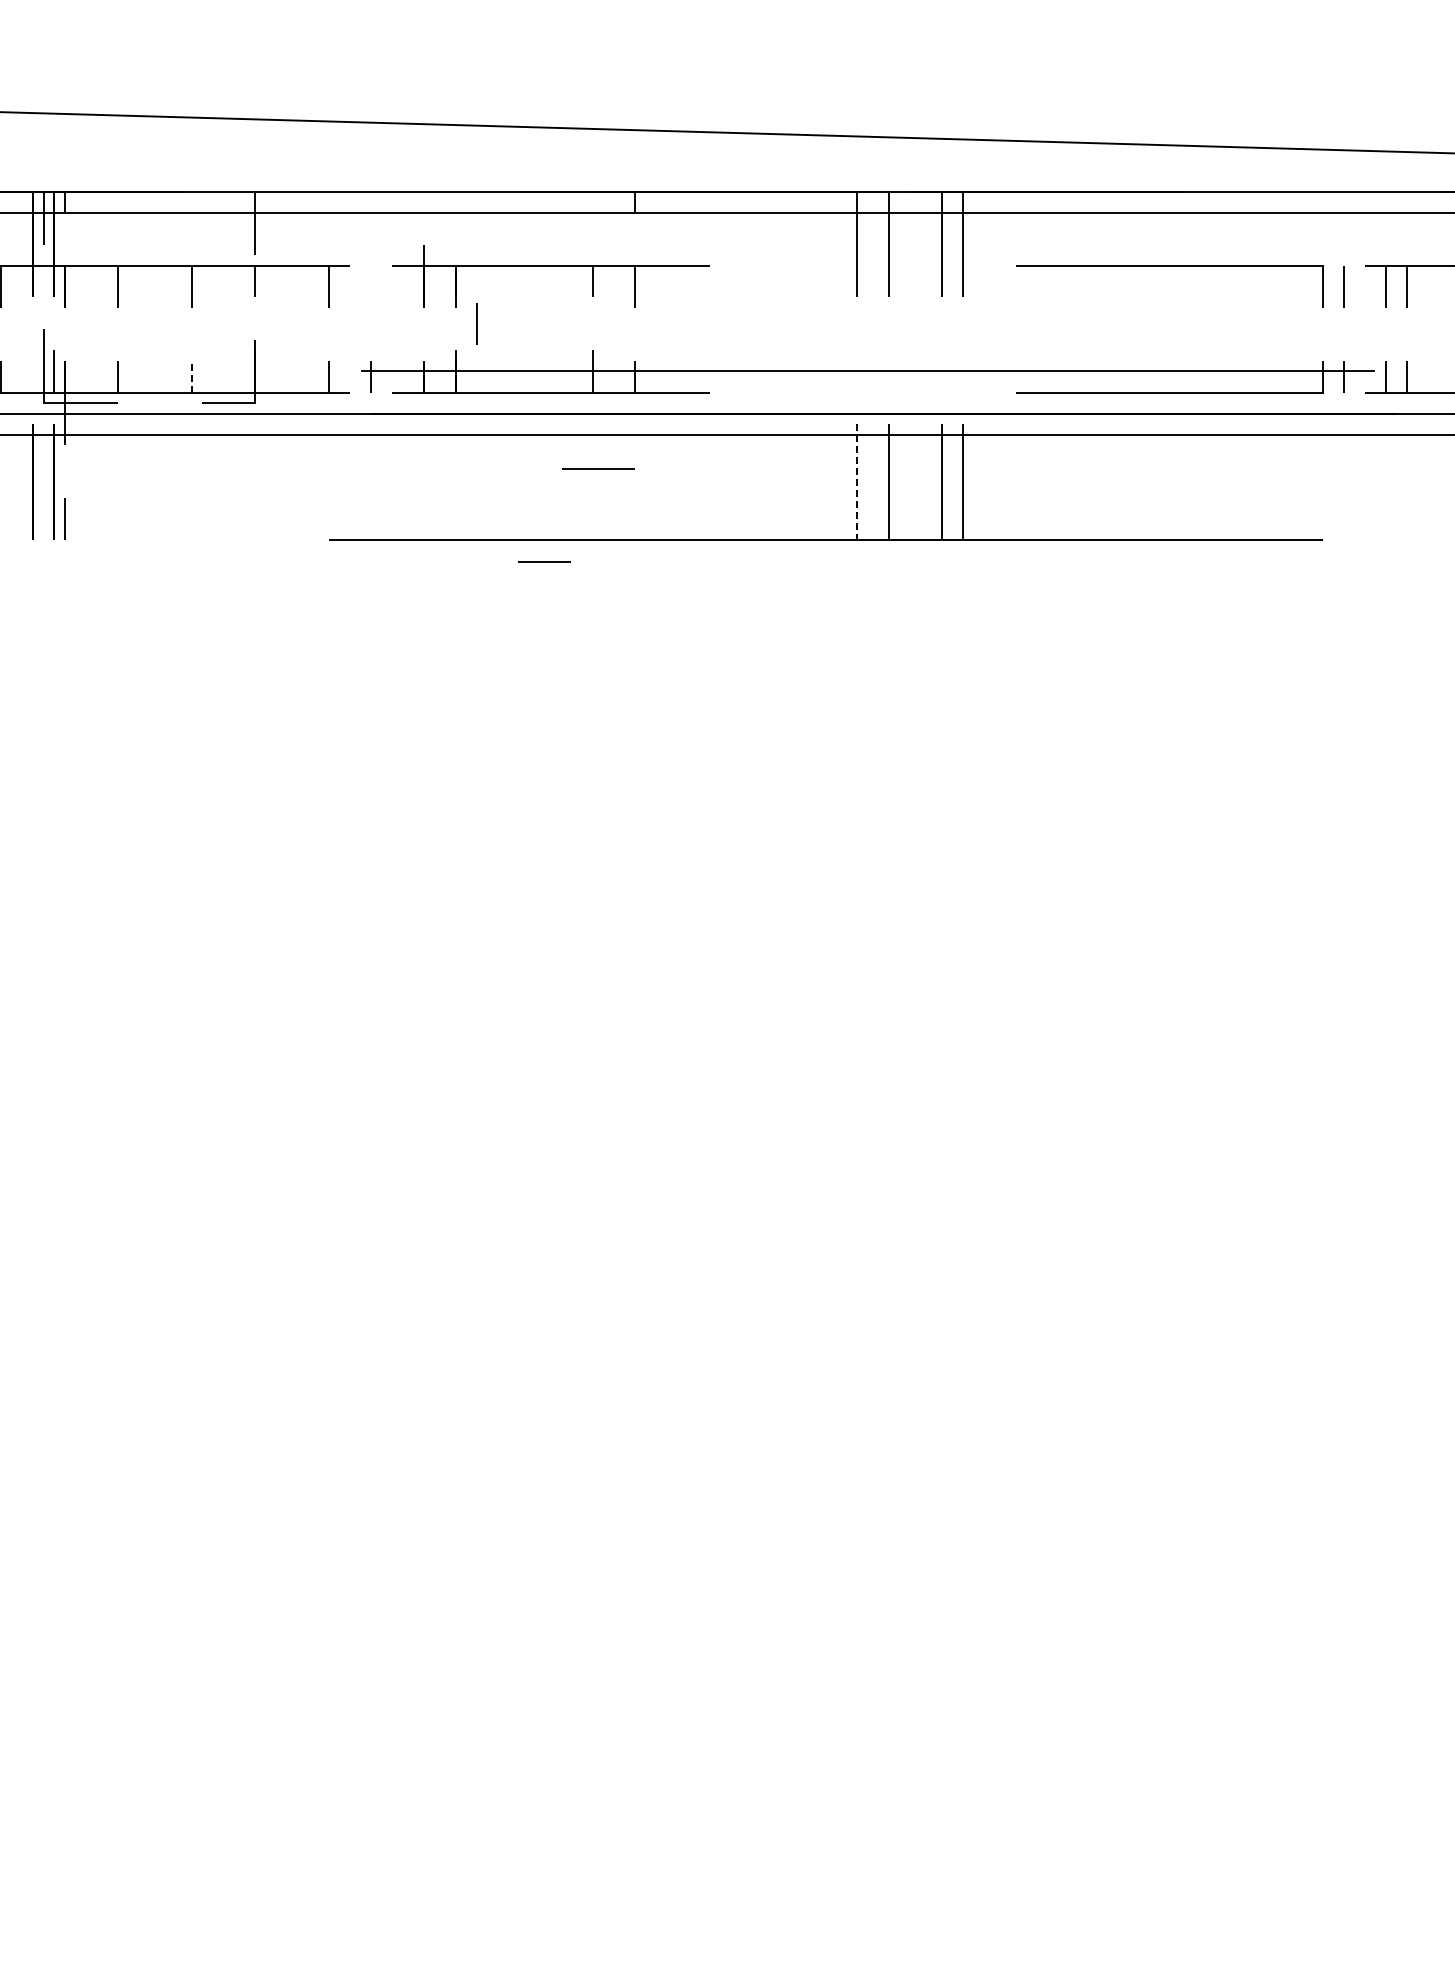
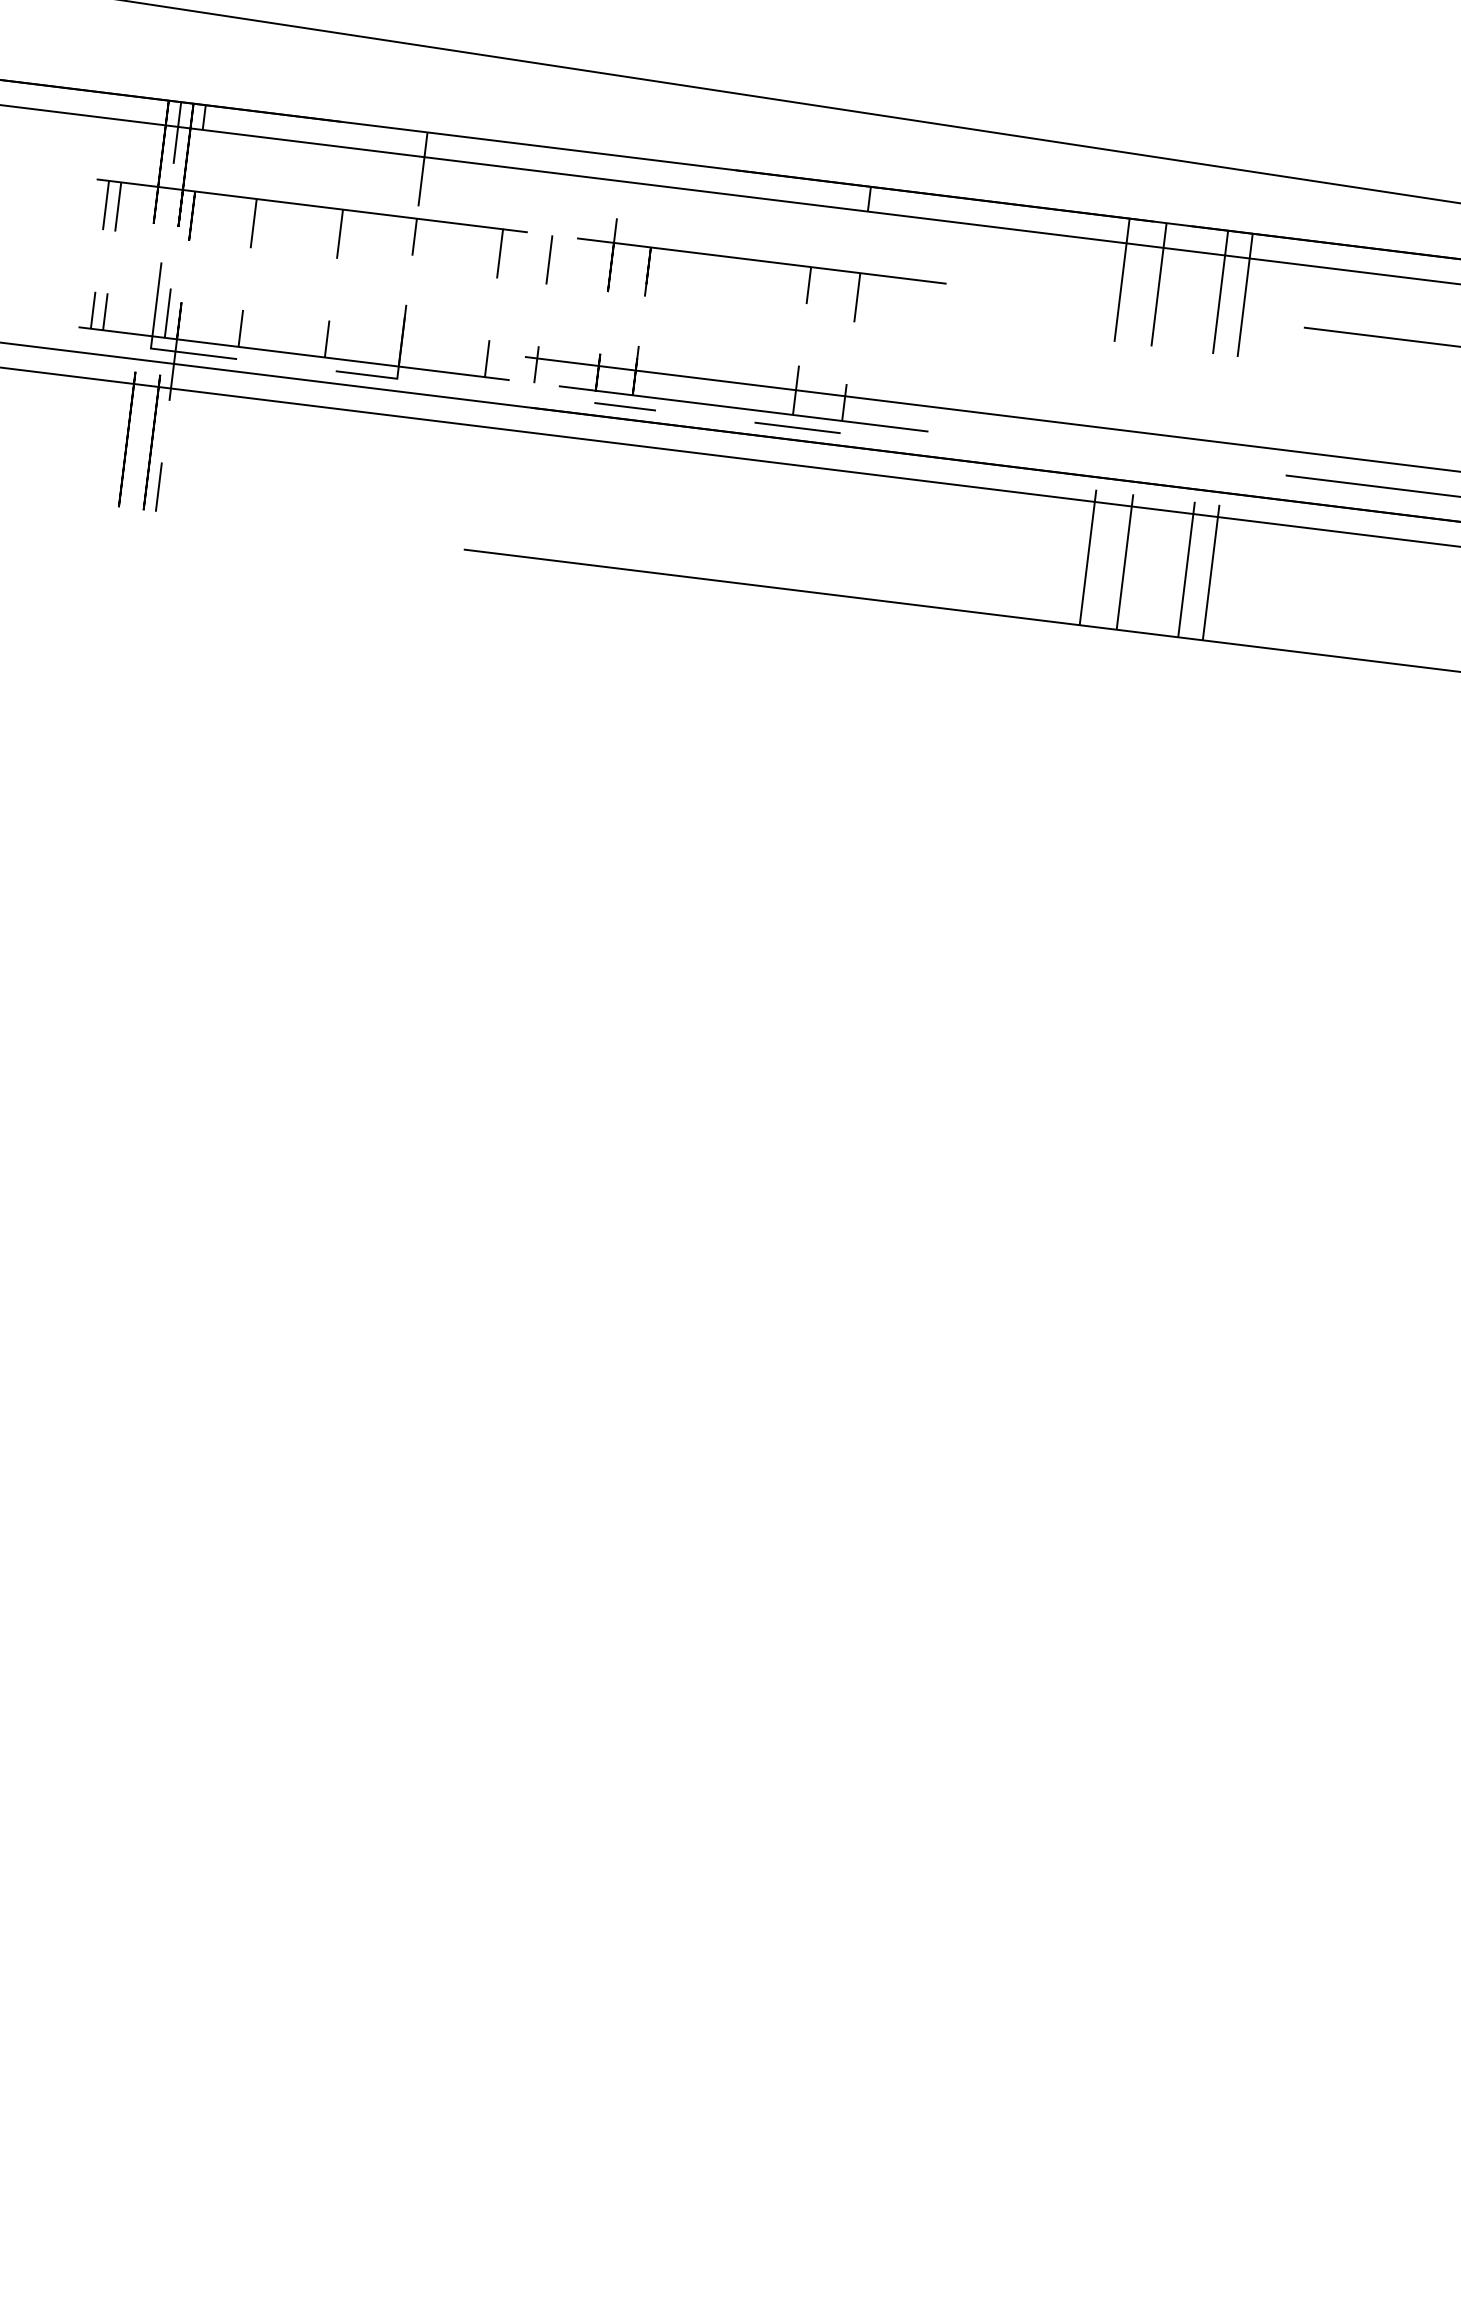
line: (476, 323) -> (548, 259), moved
line: (191, 376) -> (327, 338), dashed -> solid
line: (598, 468) -> (797, 427), moved
line: (857, 482) -> (1088, 557), dashed -> solid
line: (544, 561) -> (625, 406), moved

